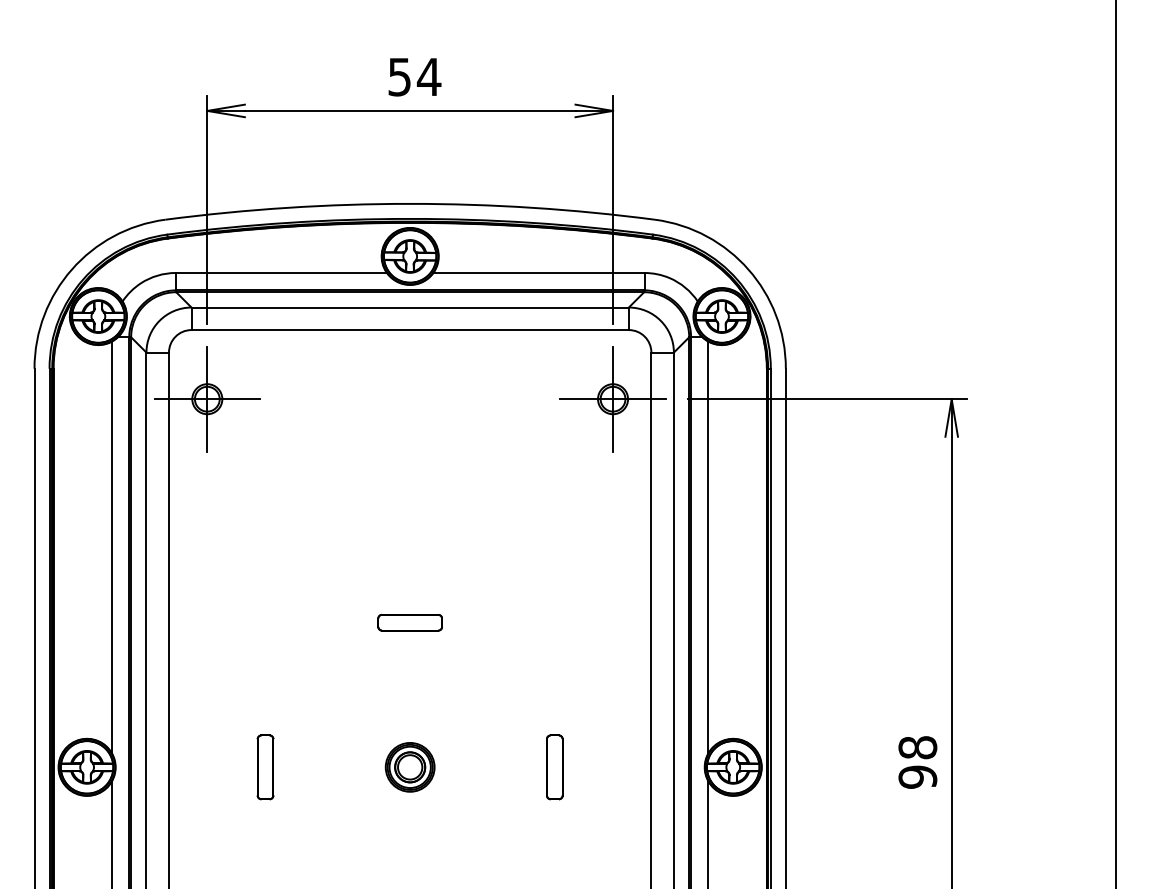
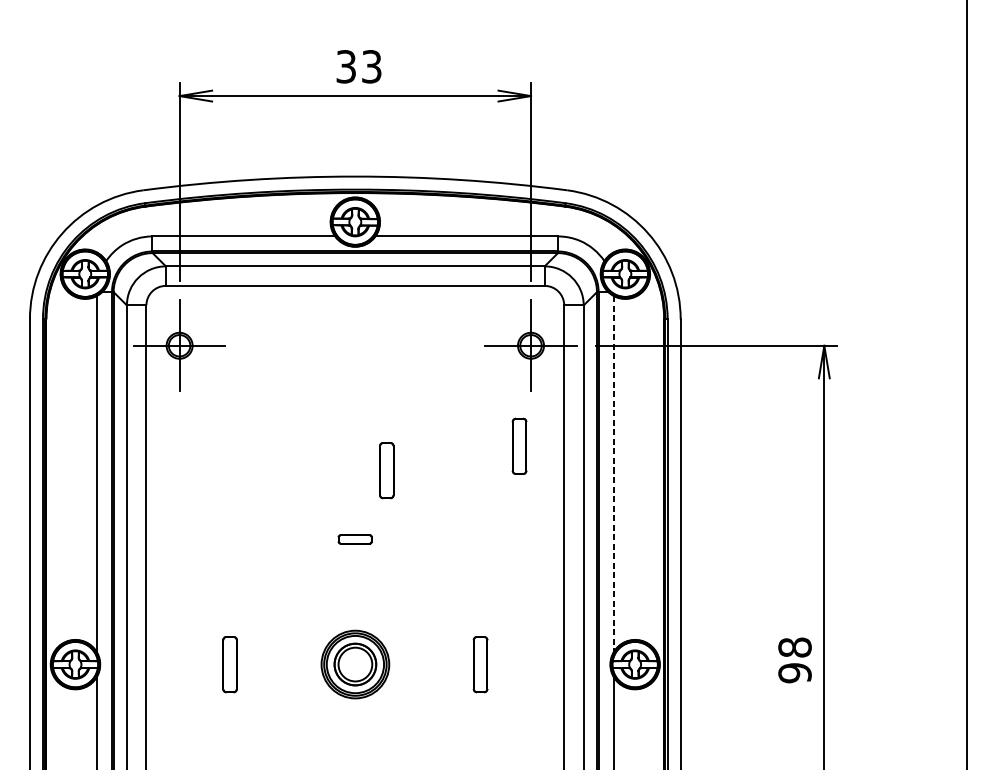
text: (415, 76) -> (359, 66), 54 -> 33
part: (599, 515) -> (519, 446), added
part: (446, 543) -> (386, 470), added
line: (708, 547) -> (613, 474), solid -> dashed
part: (409, 622) -> (354, 539), size x0.6
part: (409, 767) -> (354, 664), size x1.6

